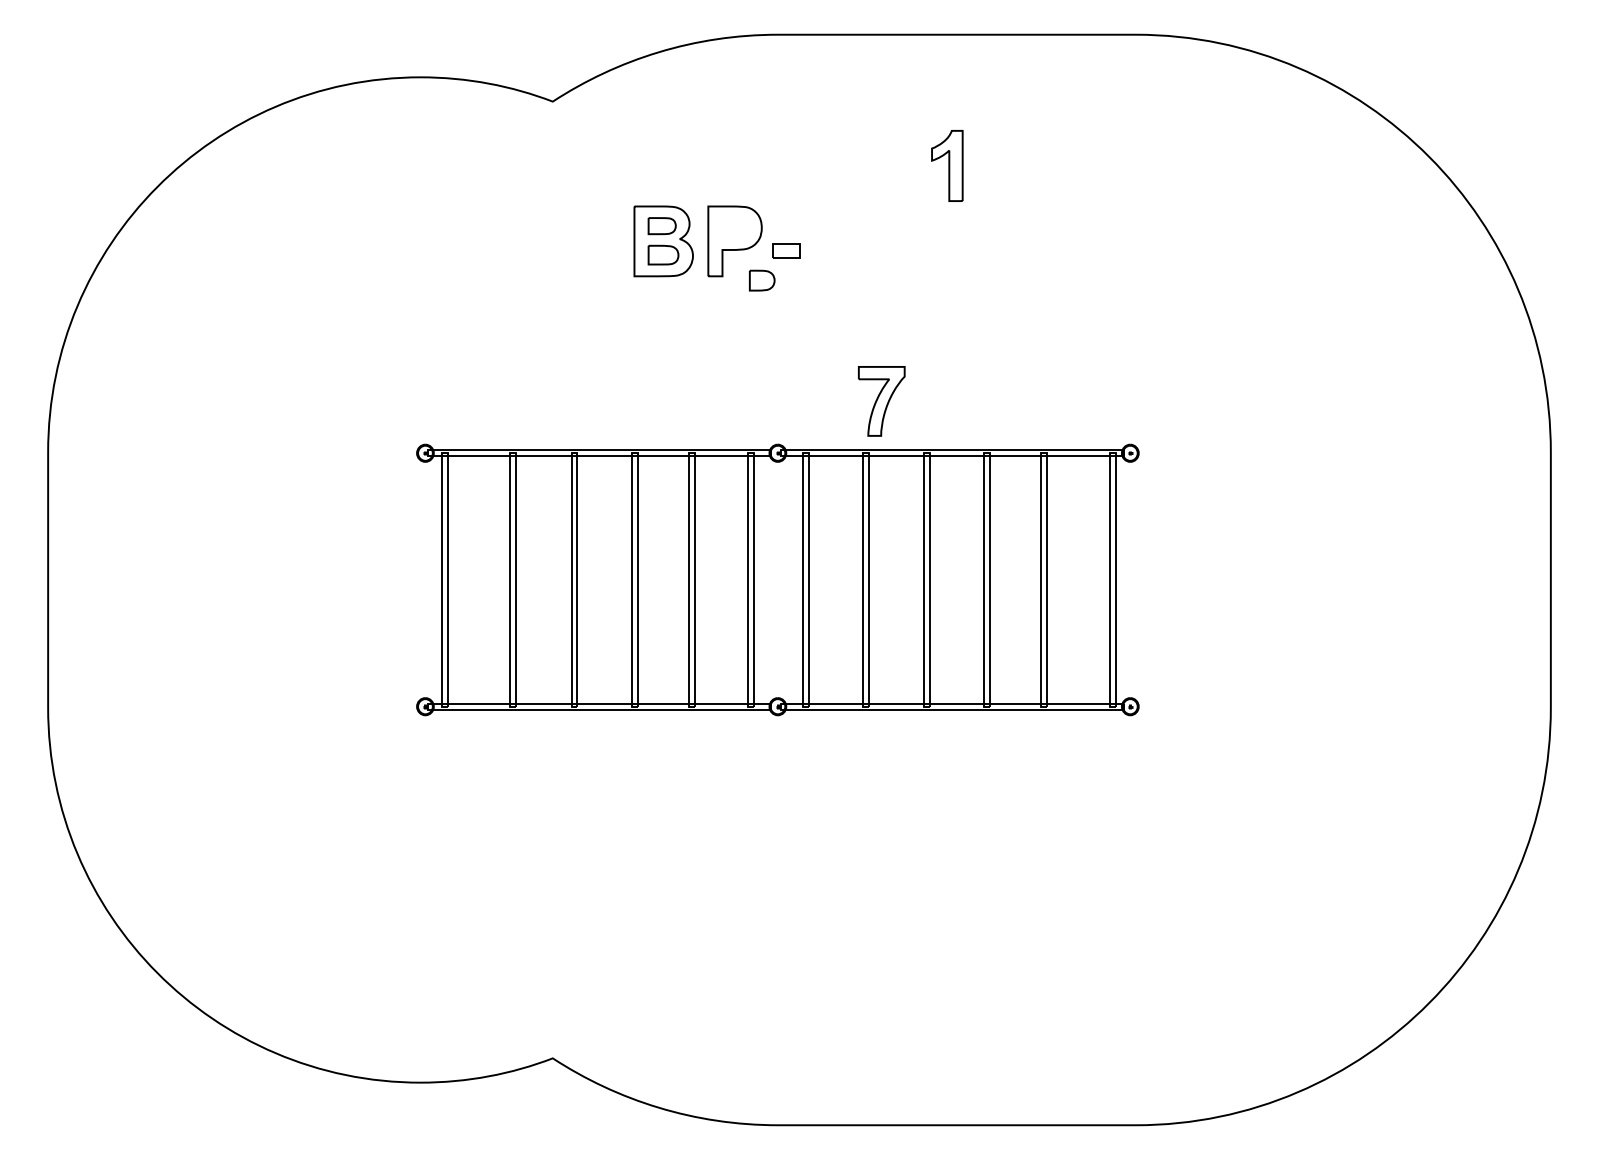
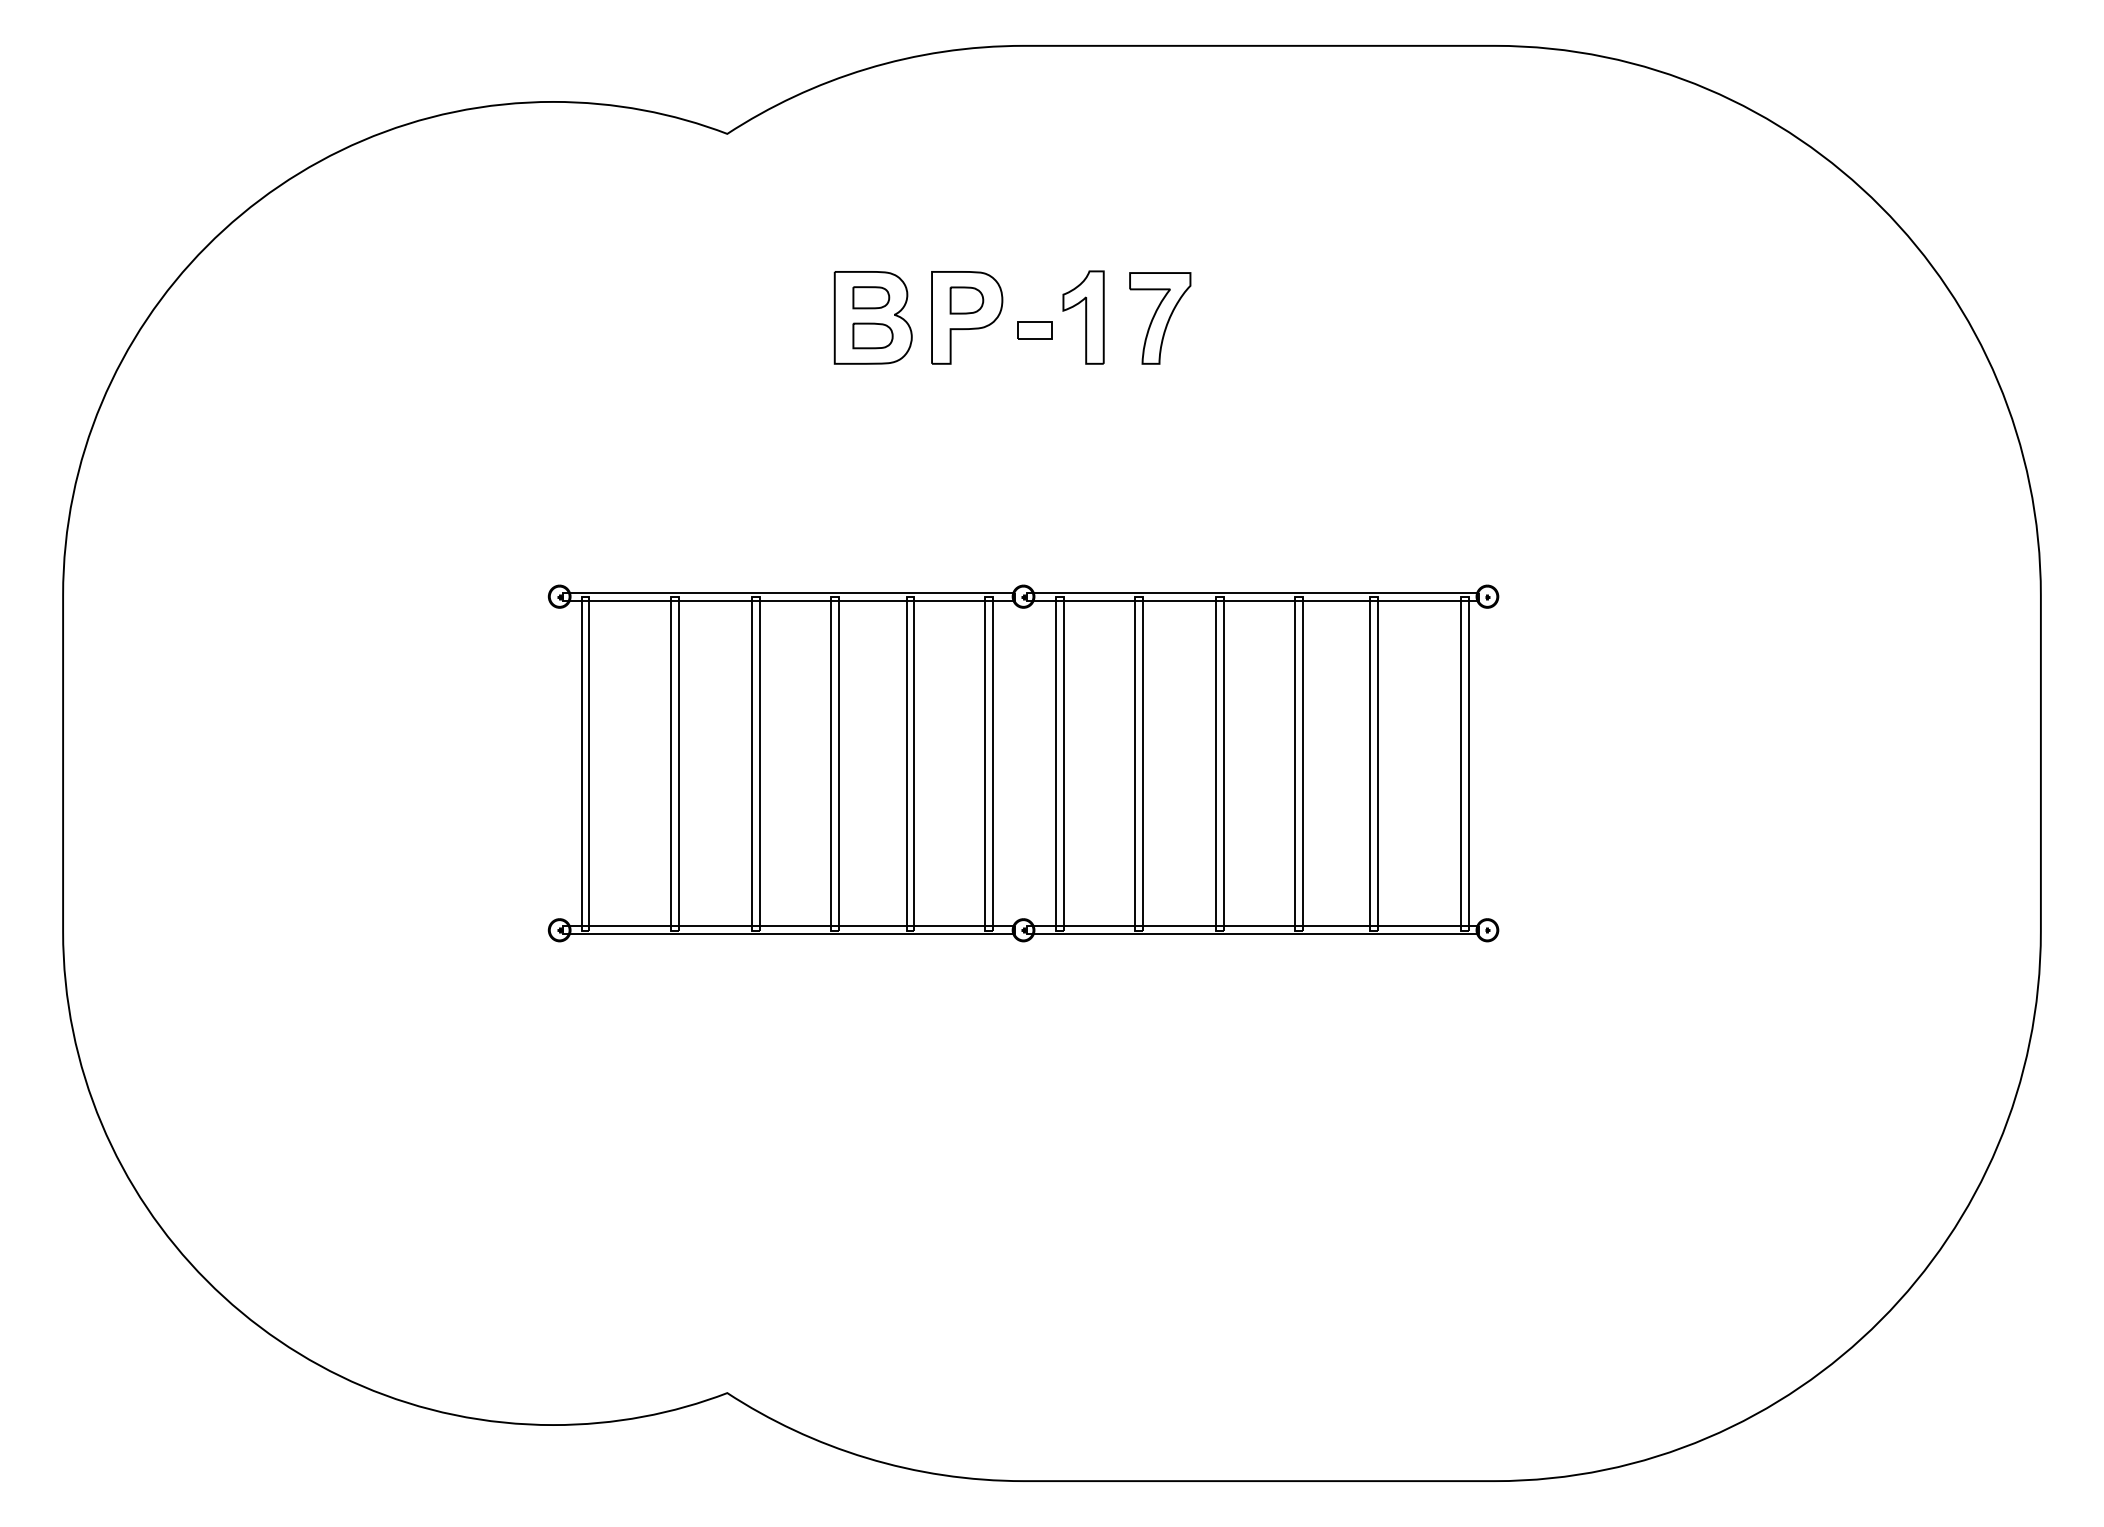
part: (947, 165) -> (1083, 317), moved
part: (761, 280) -> (966, 300), moved
part: (881, 401) -> (1160, 318), moved

